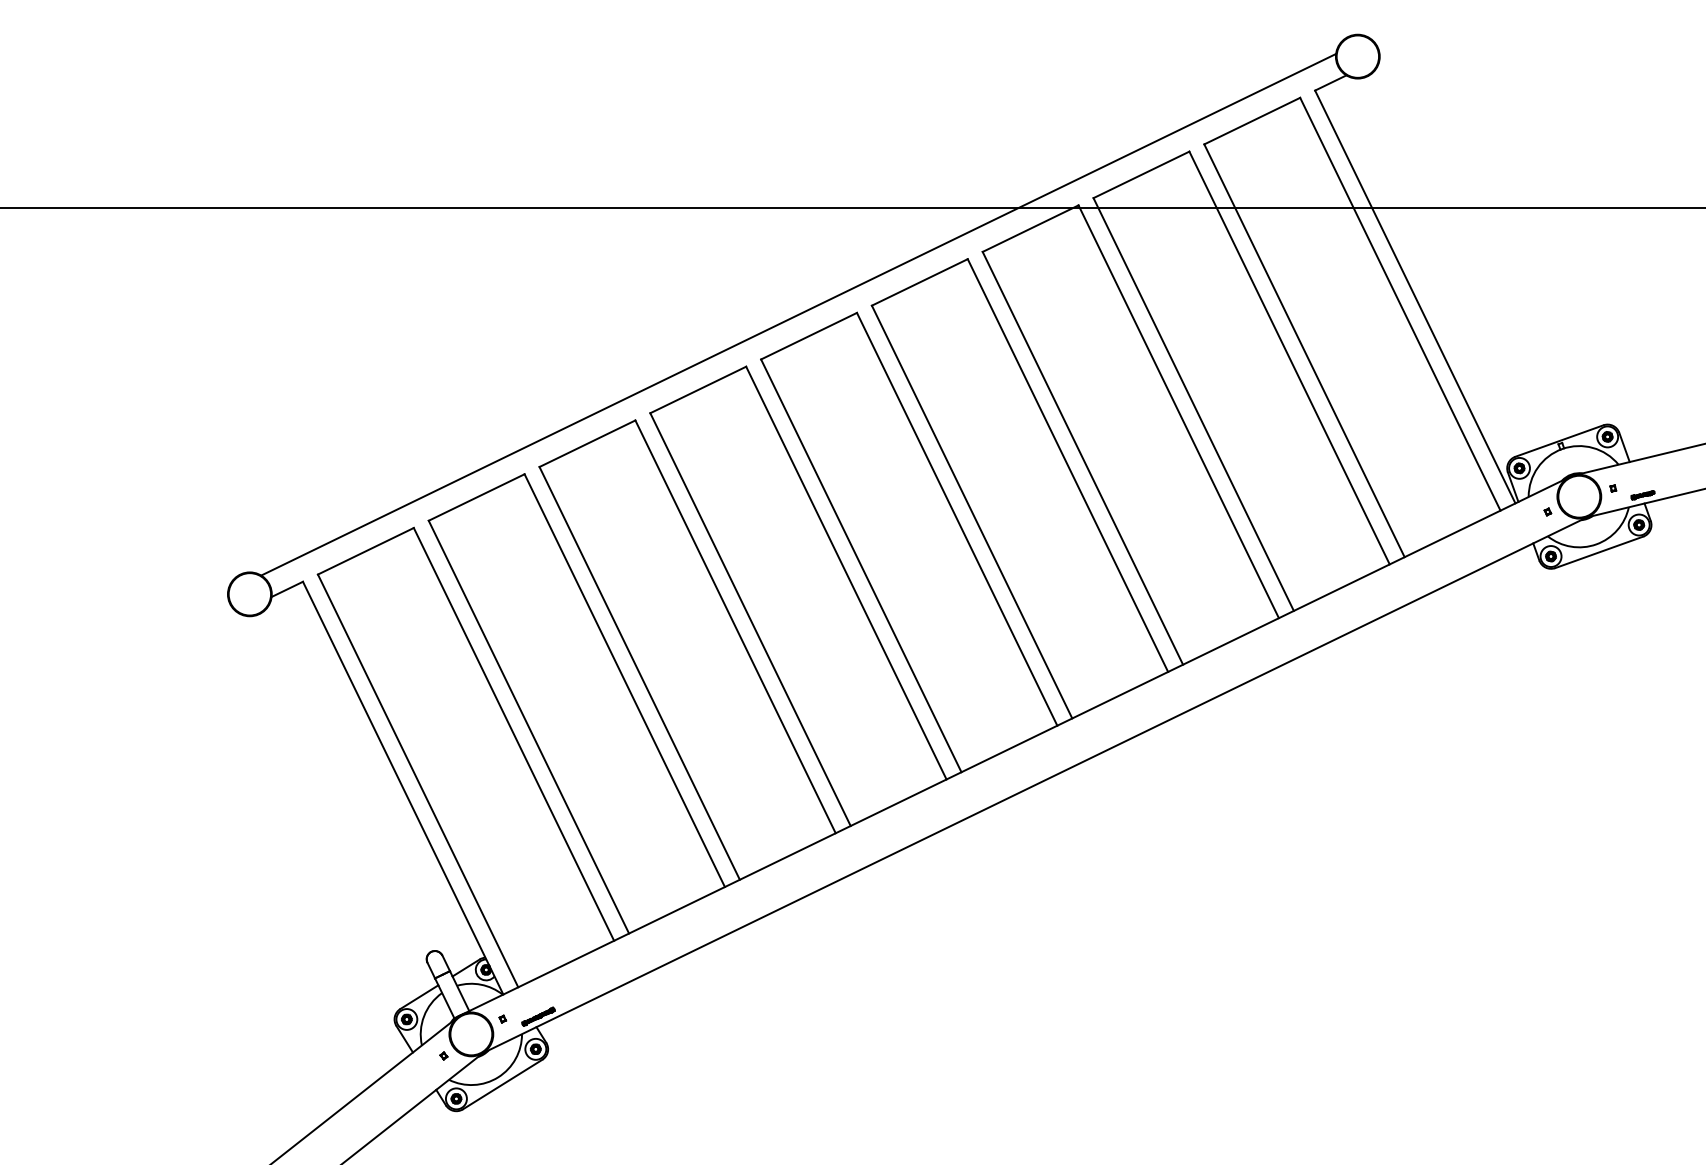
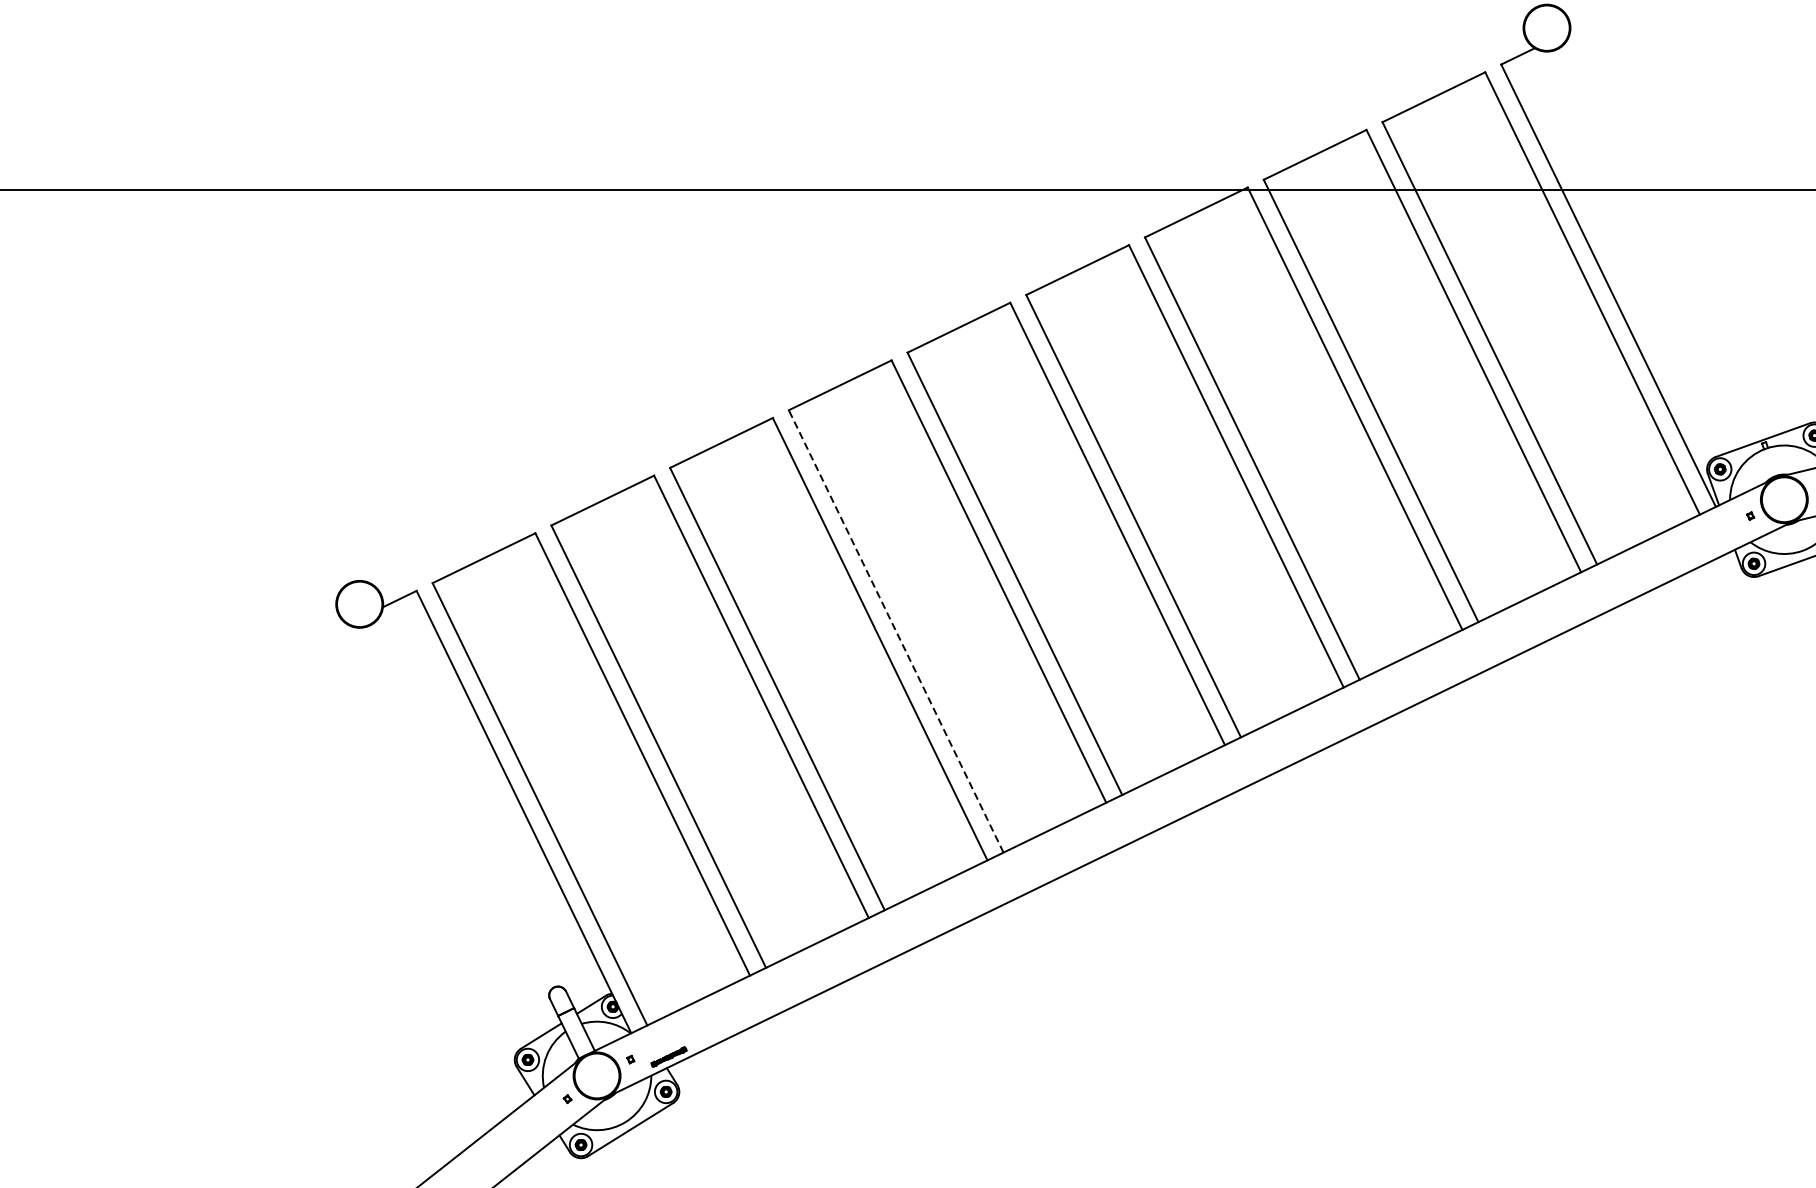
line: (798, 314) -> (947, 304), removed
line: (750, 619) -> (896, 631), solid -> dashed

